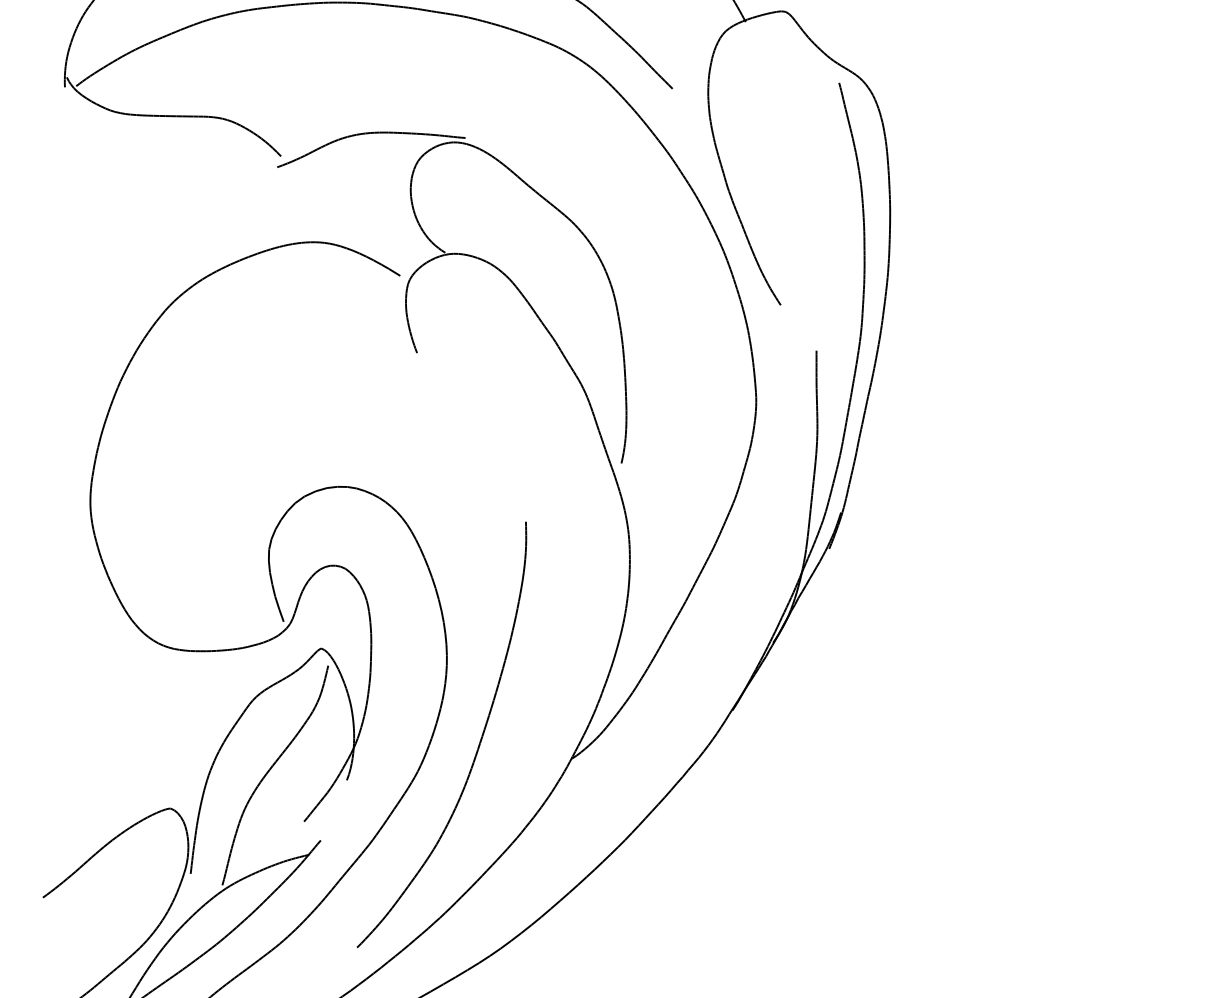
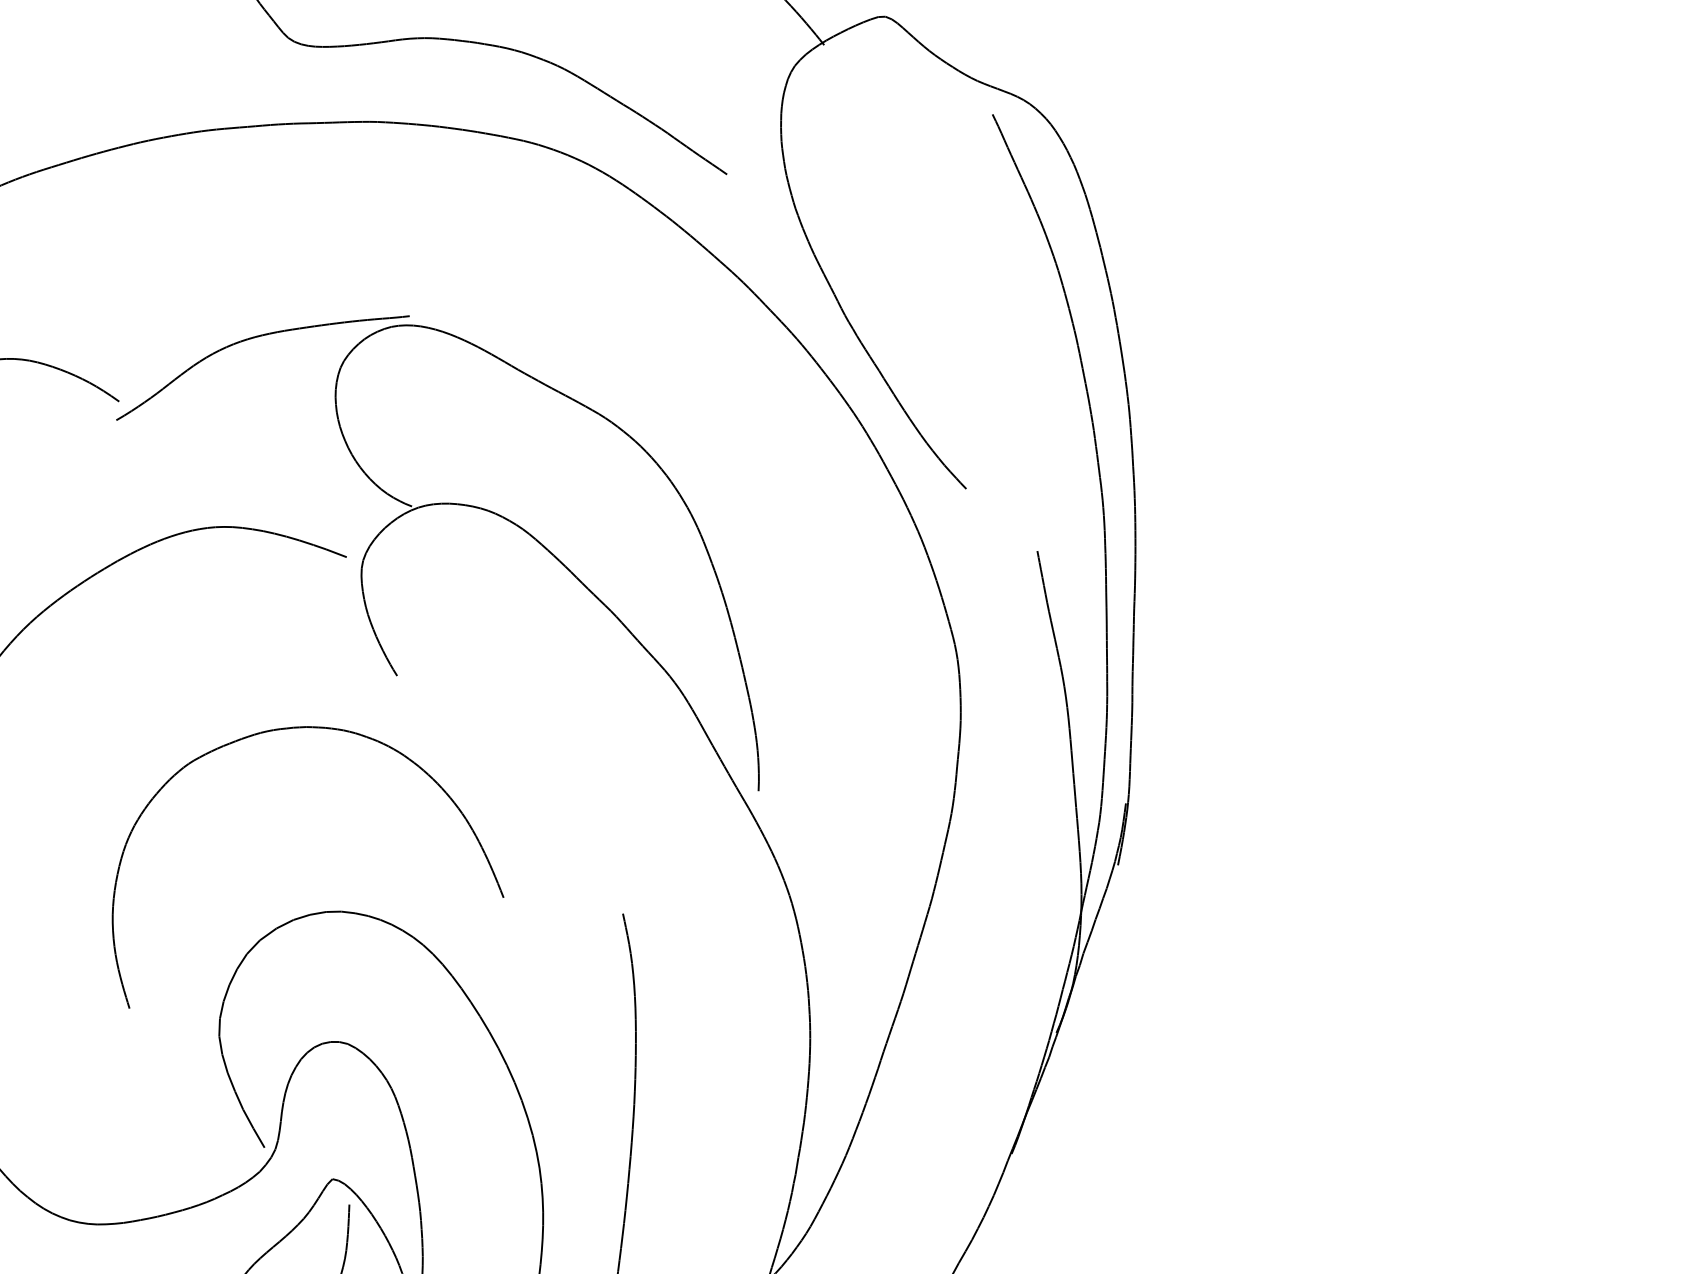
part: (324, 373) -> (254, 736), added

